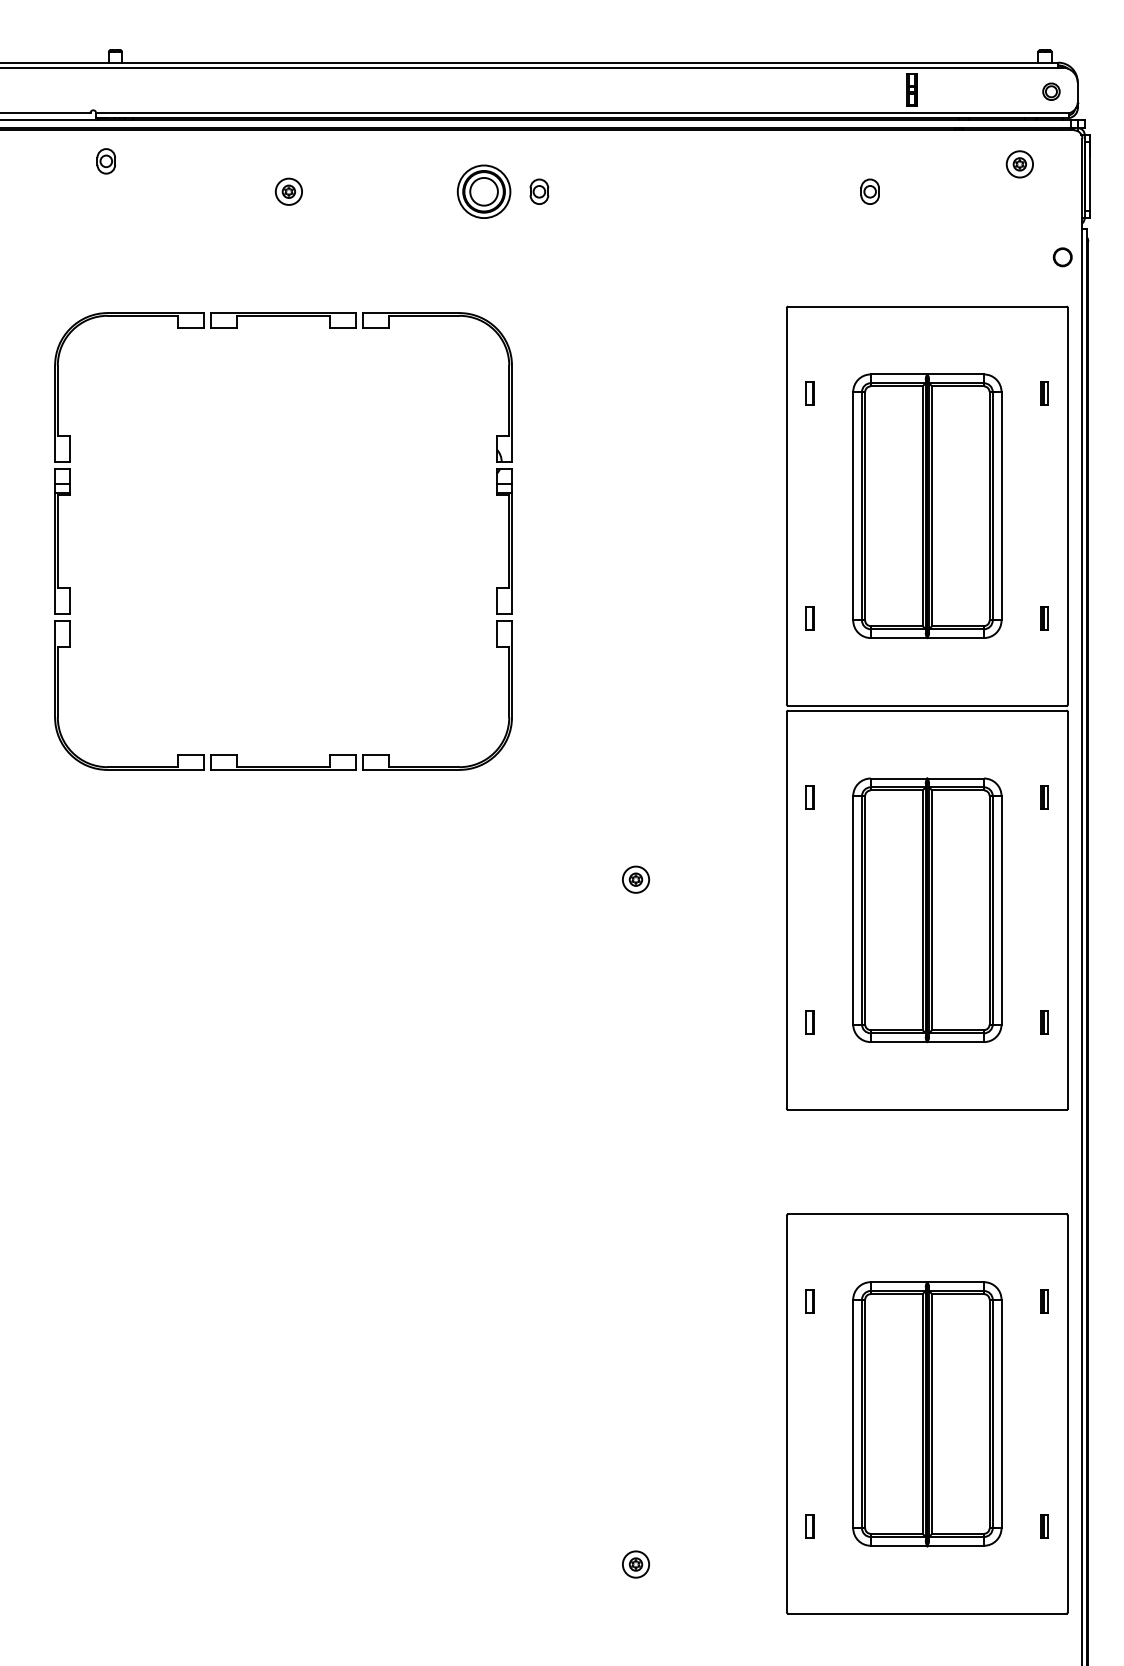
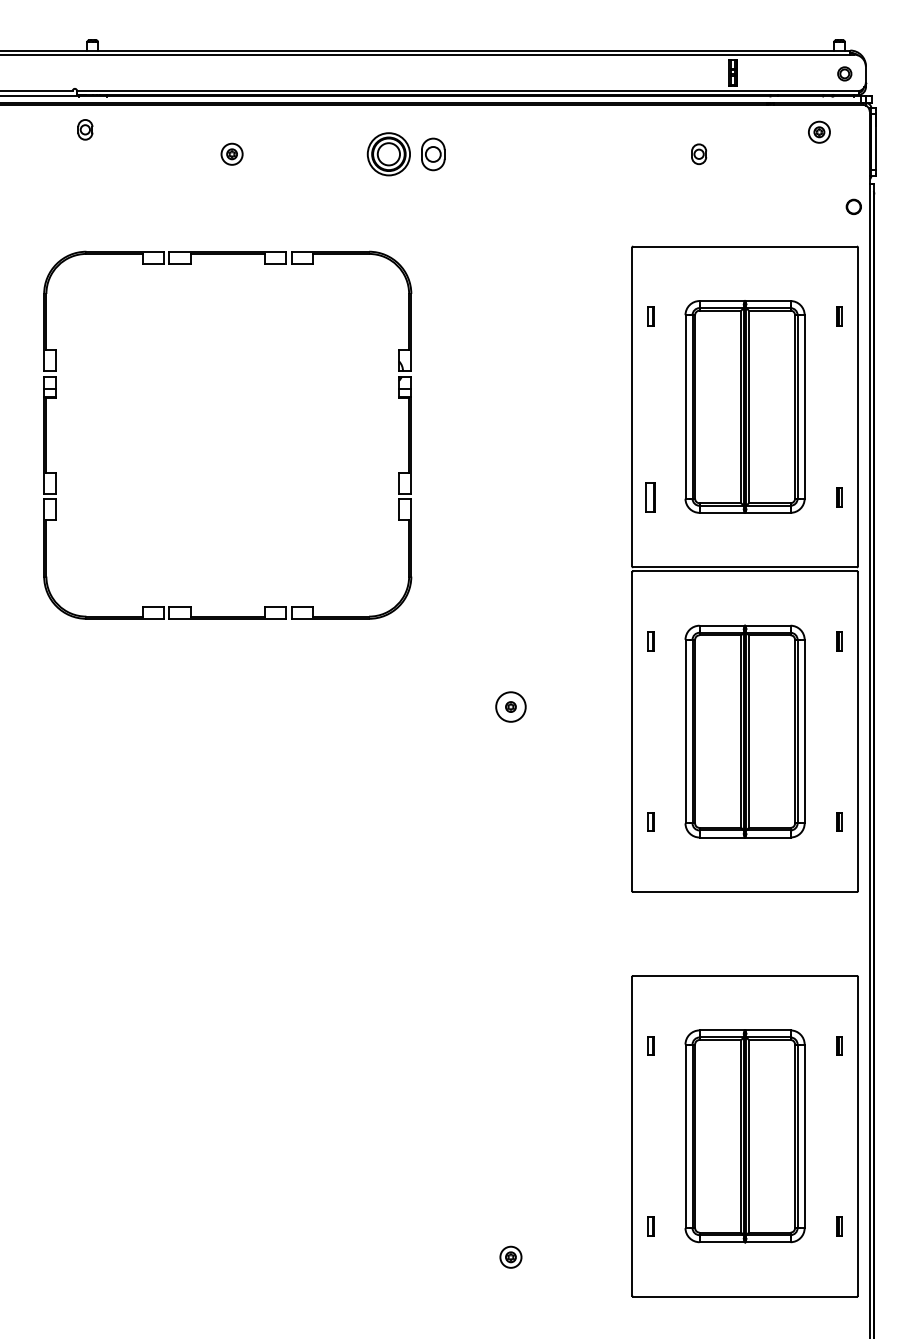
part: (539, 191) -> (433, 154), size x1.6
part: (809, 618) -> (650, 497), size x1.6
circle: (635, 879) -> (510, 706), size x1.4

